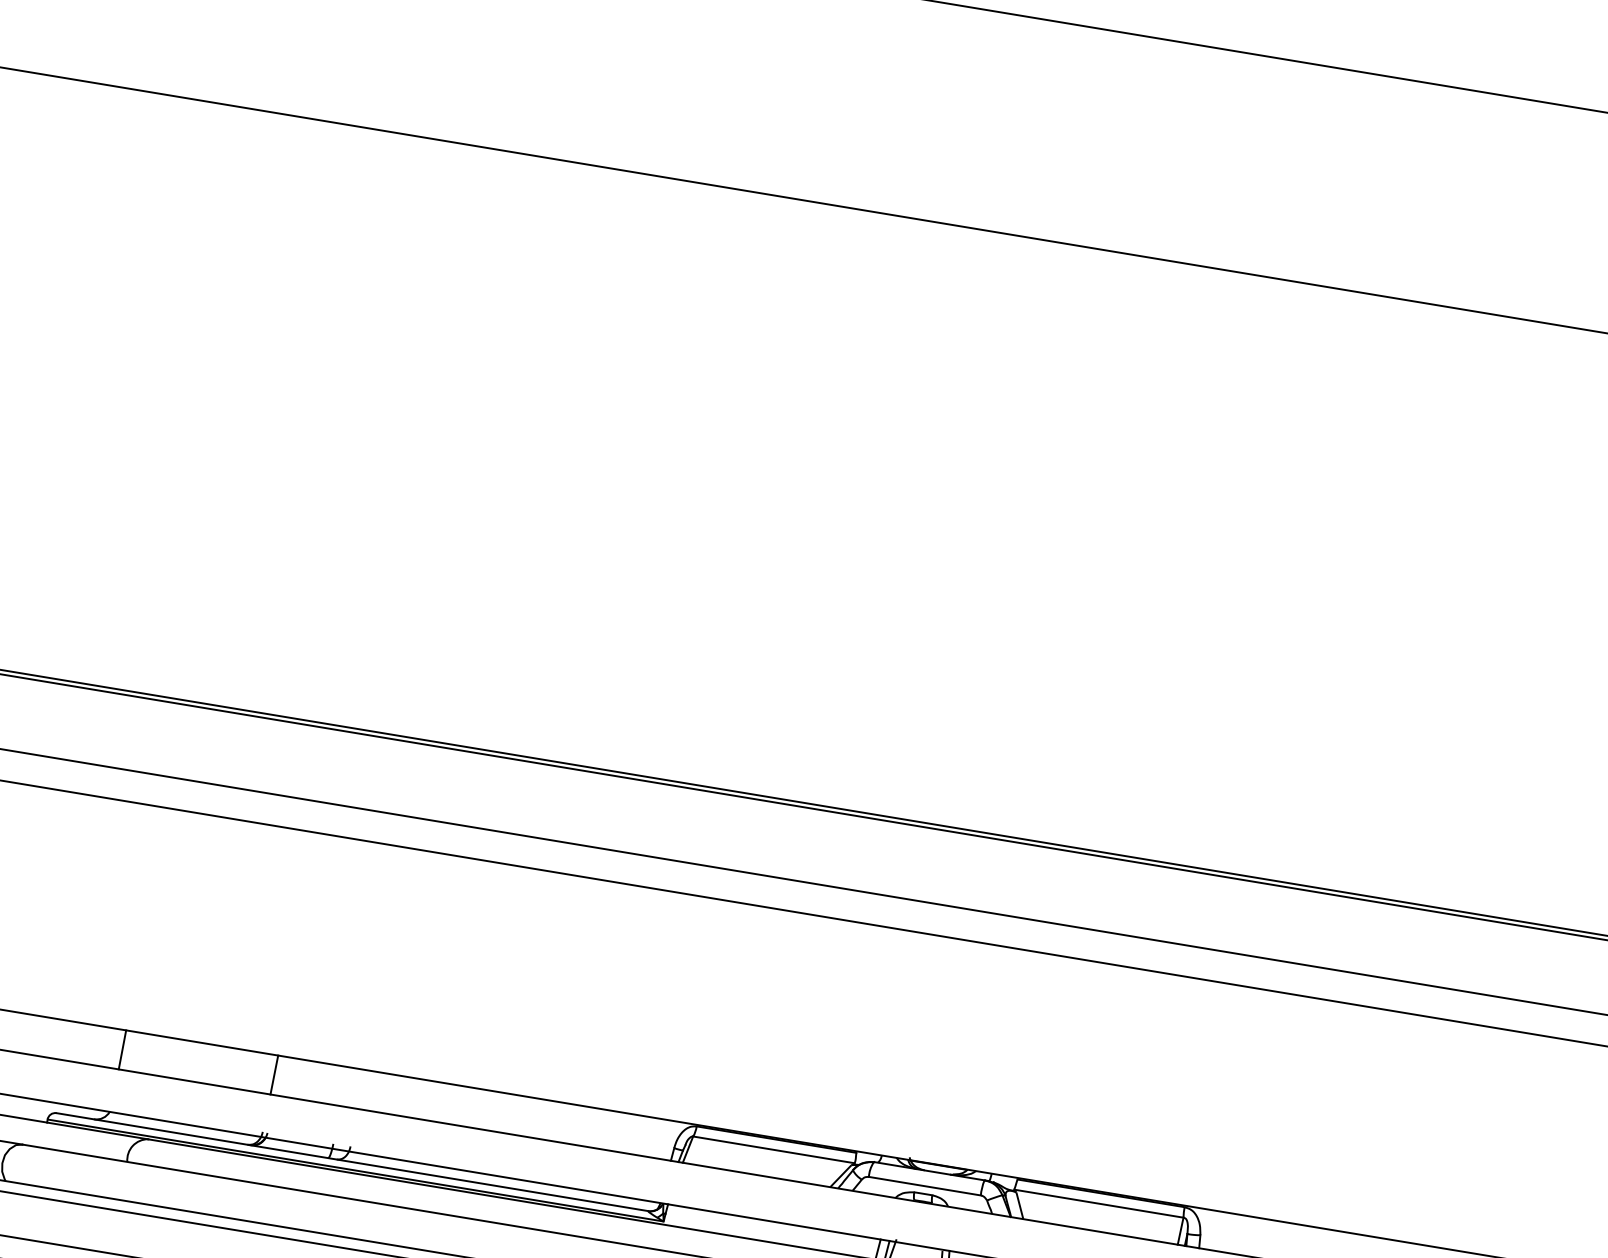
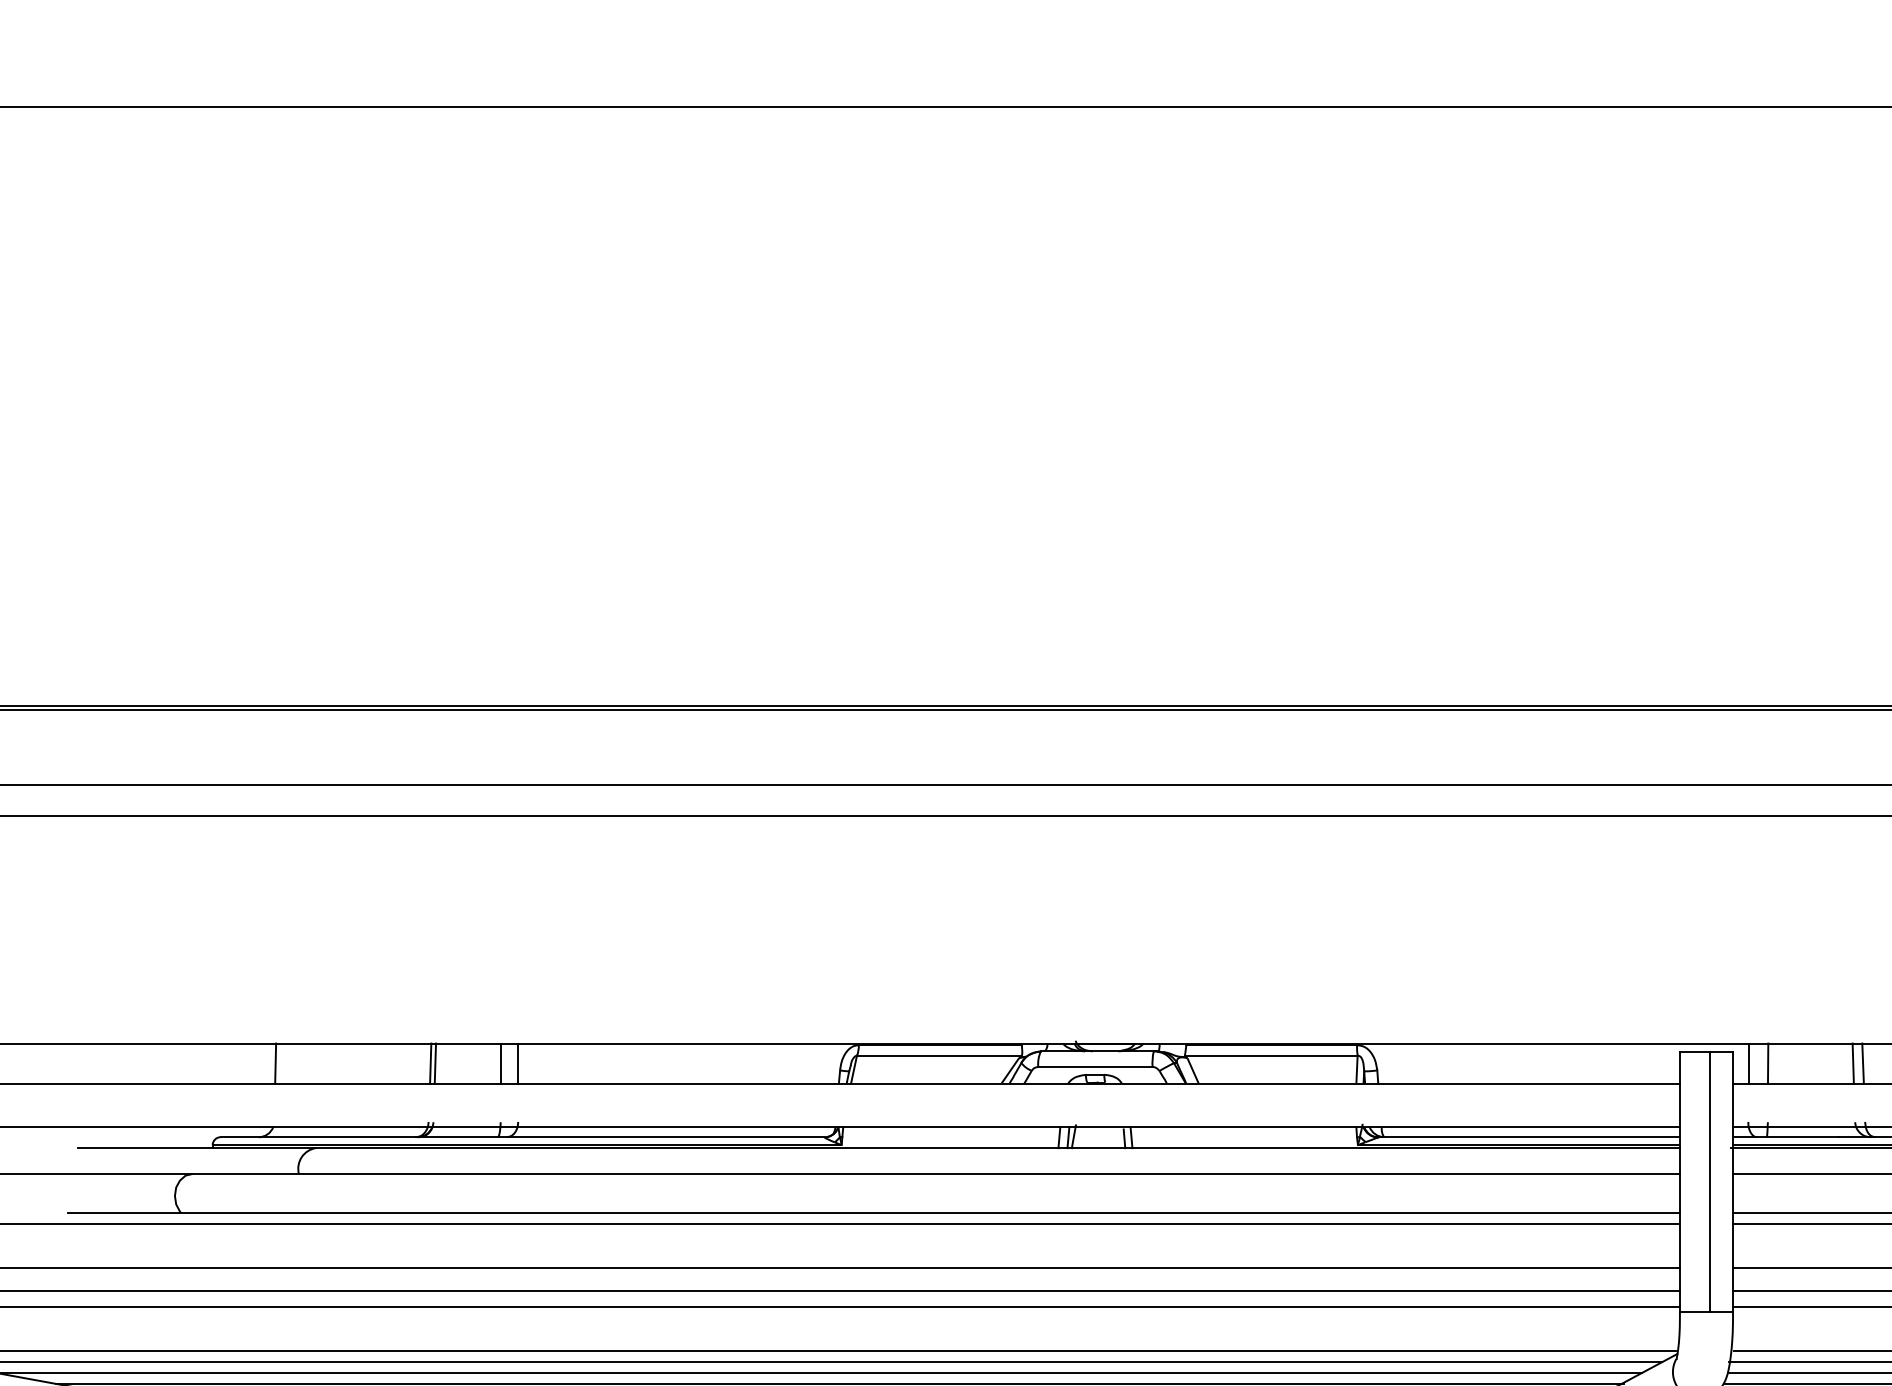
line: (279, 1075) -> (435, 1063), added
line: (342, 1086) -> (500, 1063), added
line: (360, 1089) -> (518, 1063), added

